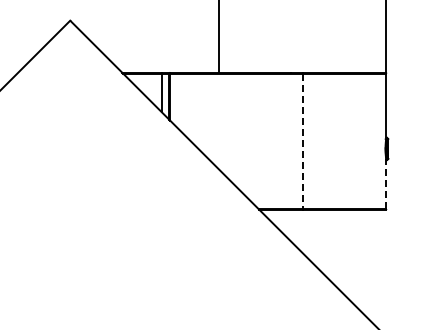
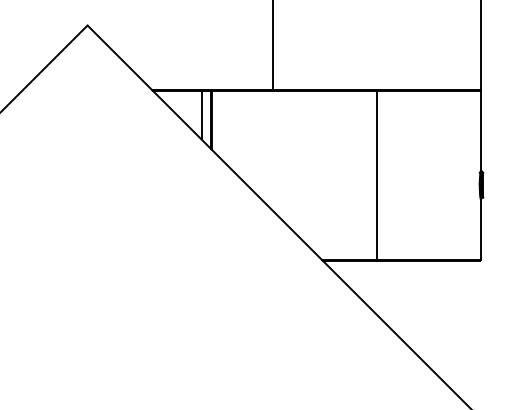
line: (302, 141) -> (376, 175), dashed -> solid
line: (386, 184) -> (480, 229), dashed -> solid

